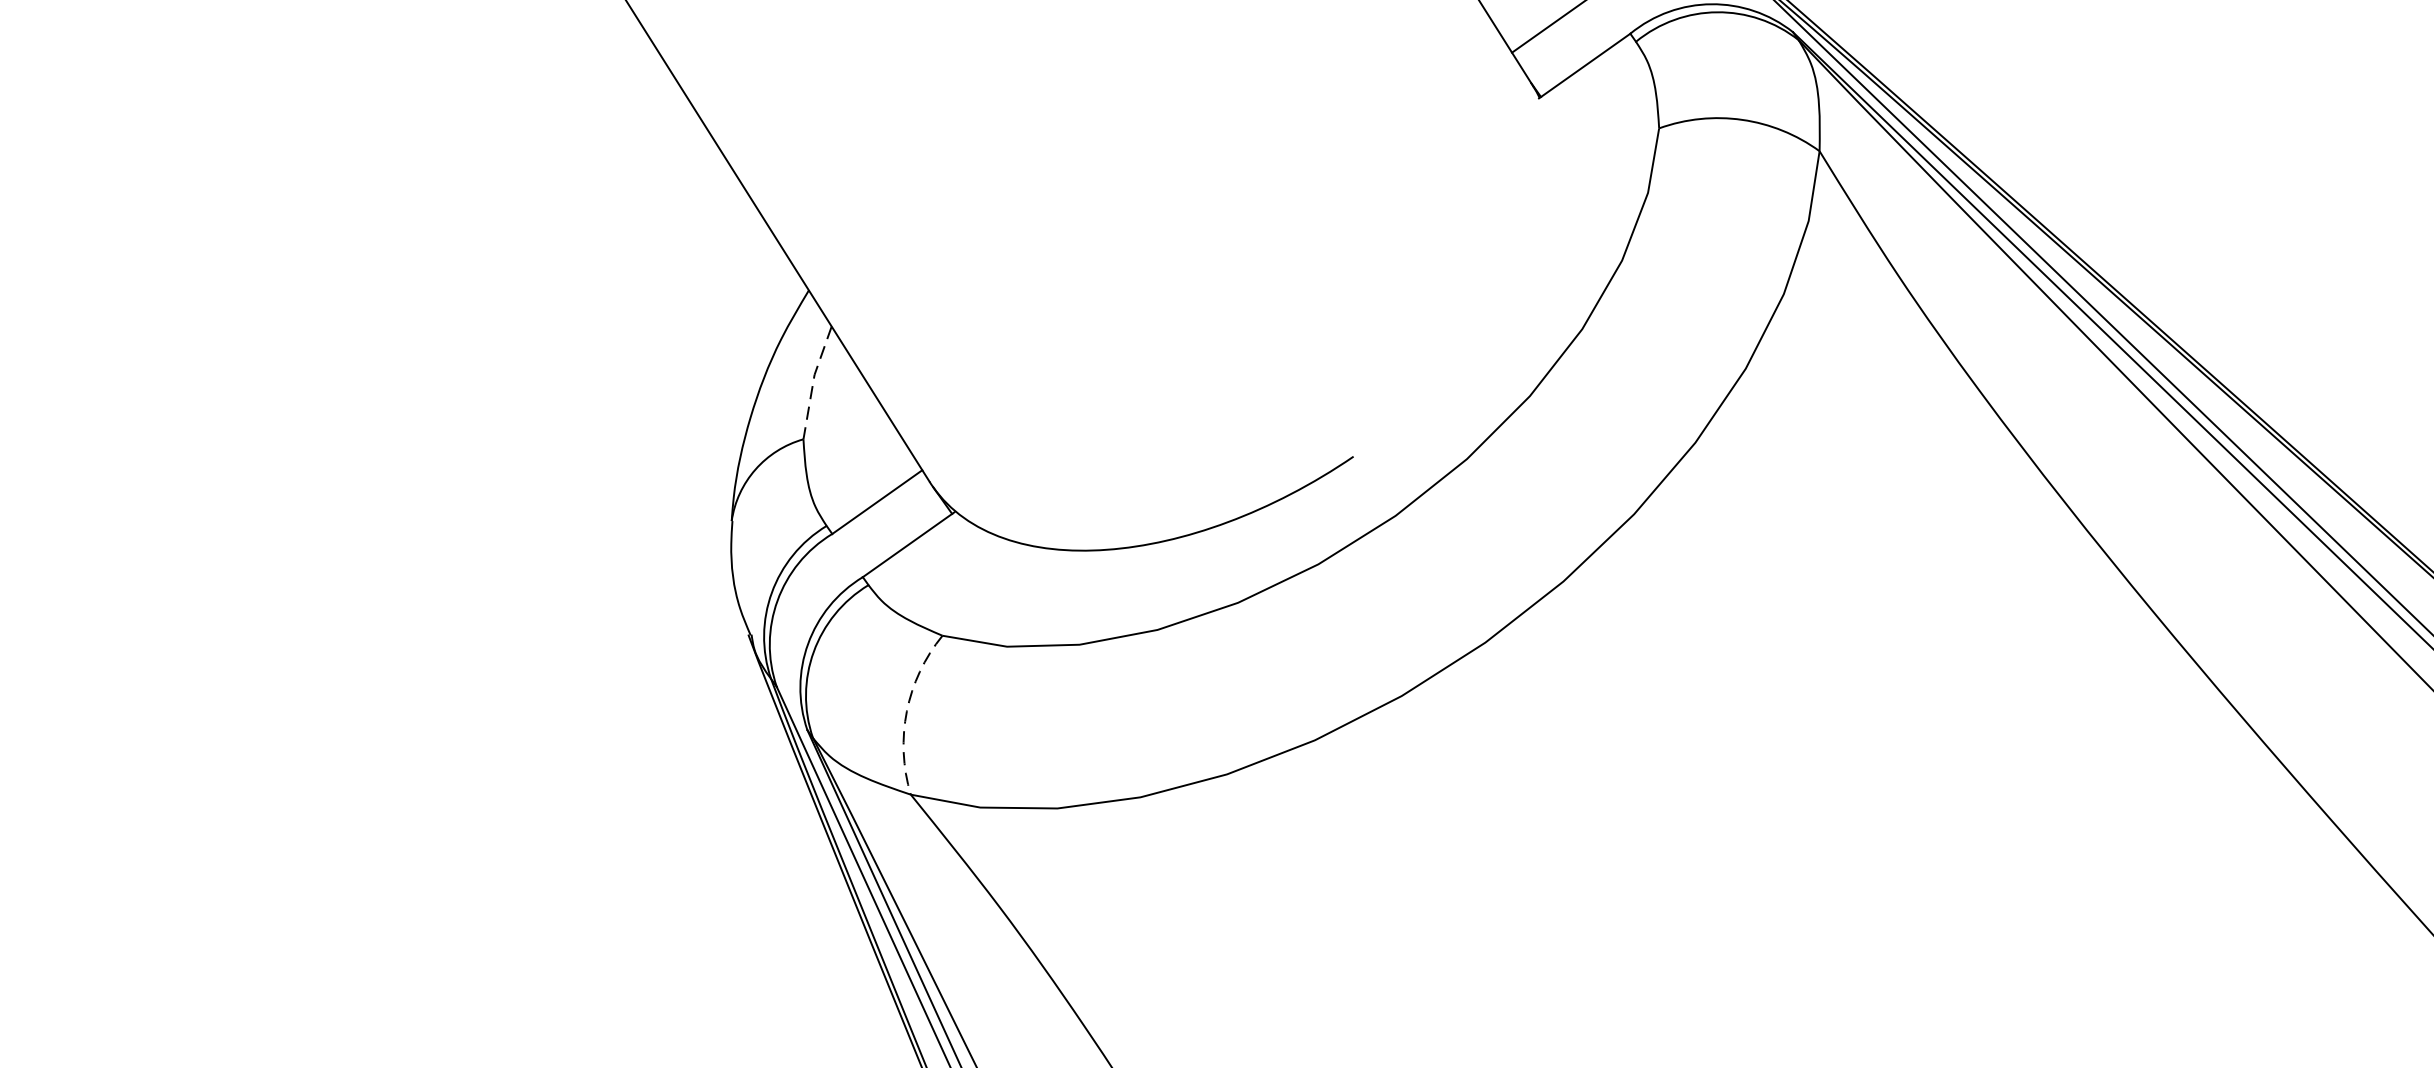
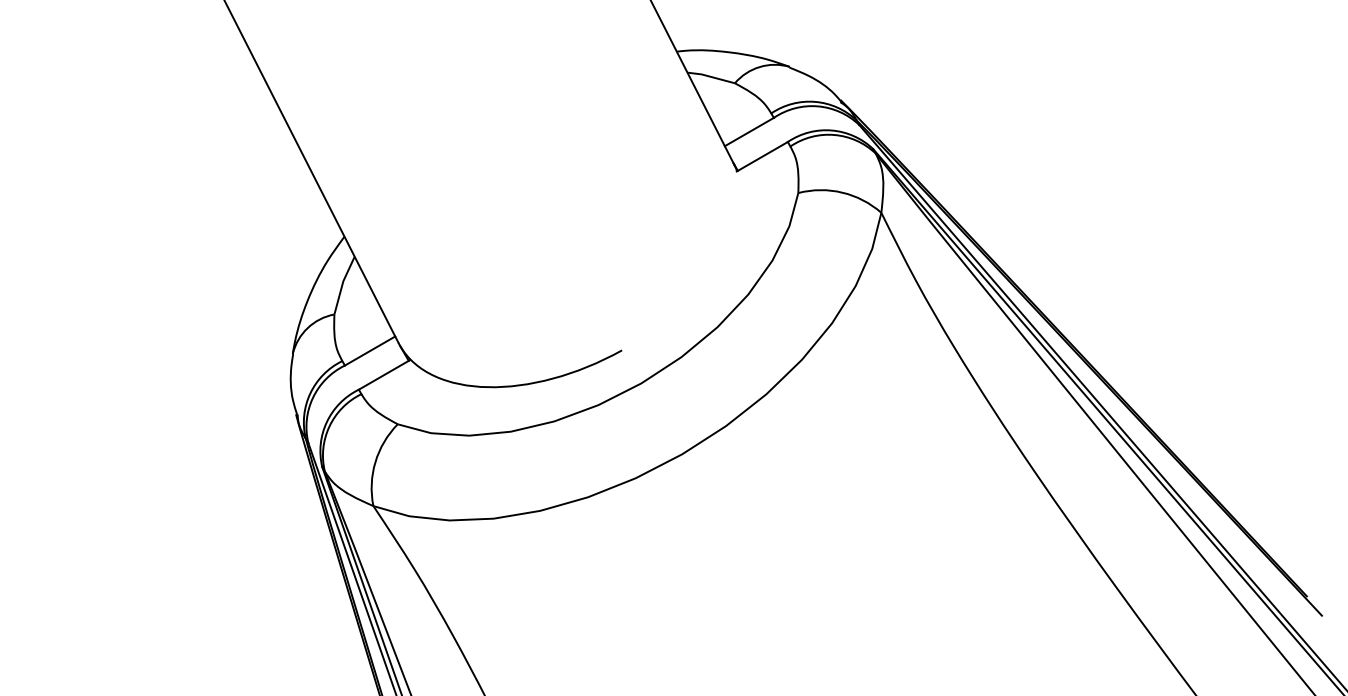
line: (813, 381) -> (342, 284), dashed -> solid
arc: (907, 711) -> (375, 462), dashed -> solid

